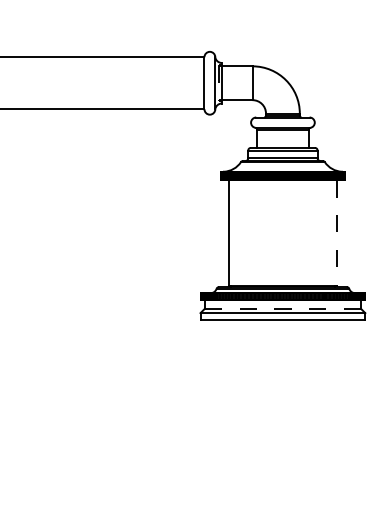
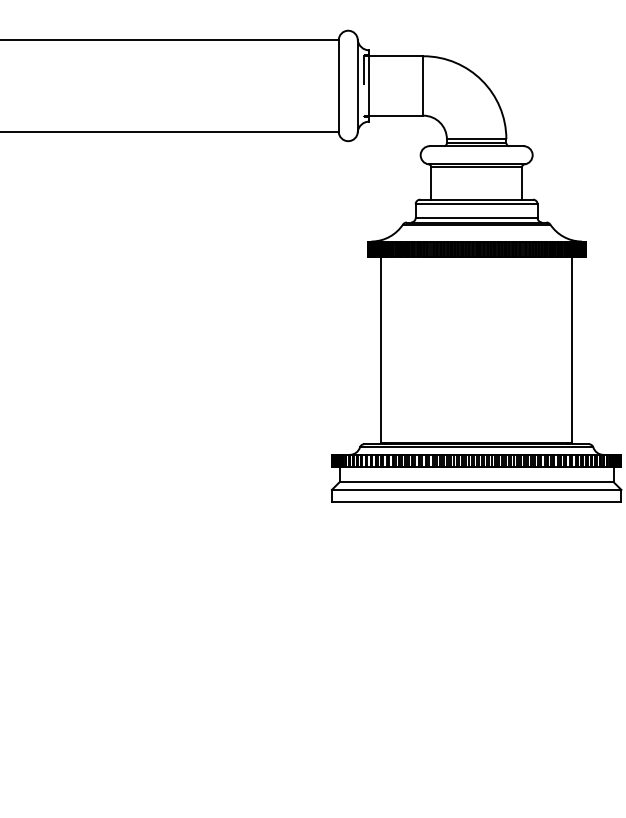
line: (337, 233) -> (572, 350), dashed -> solid
line: (283, 308) -> (477, 481), dashed -> solid

